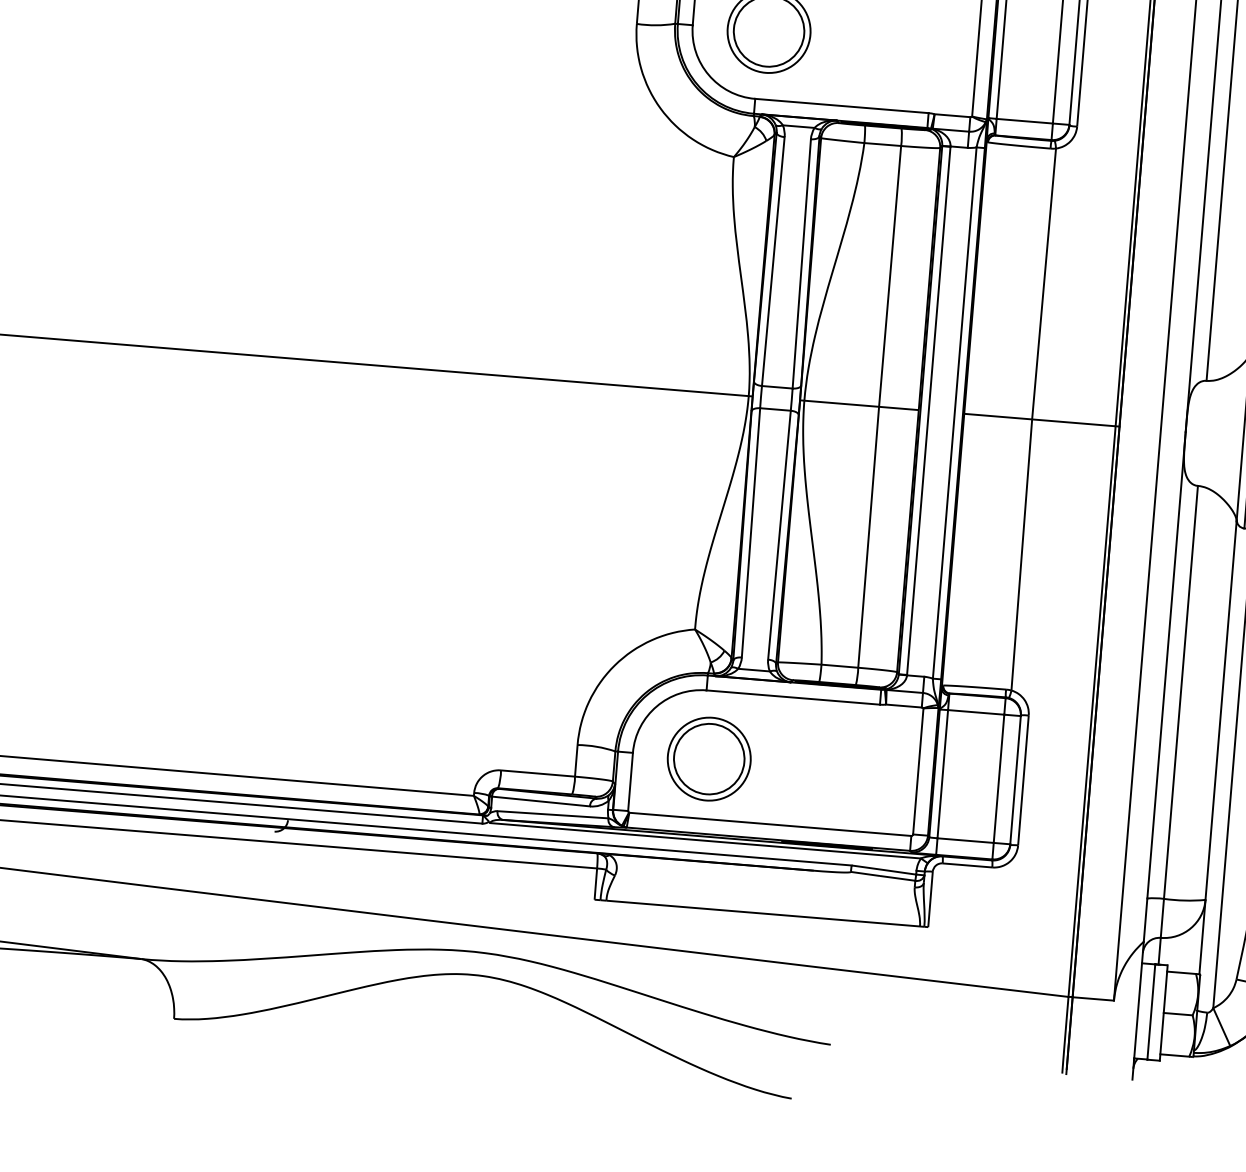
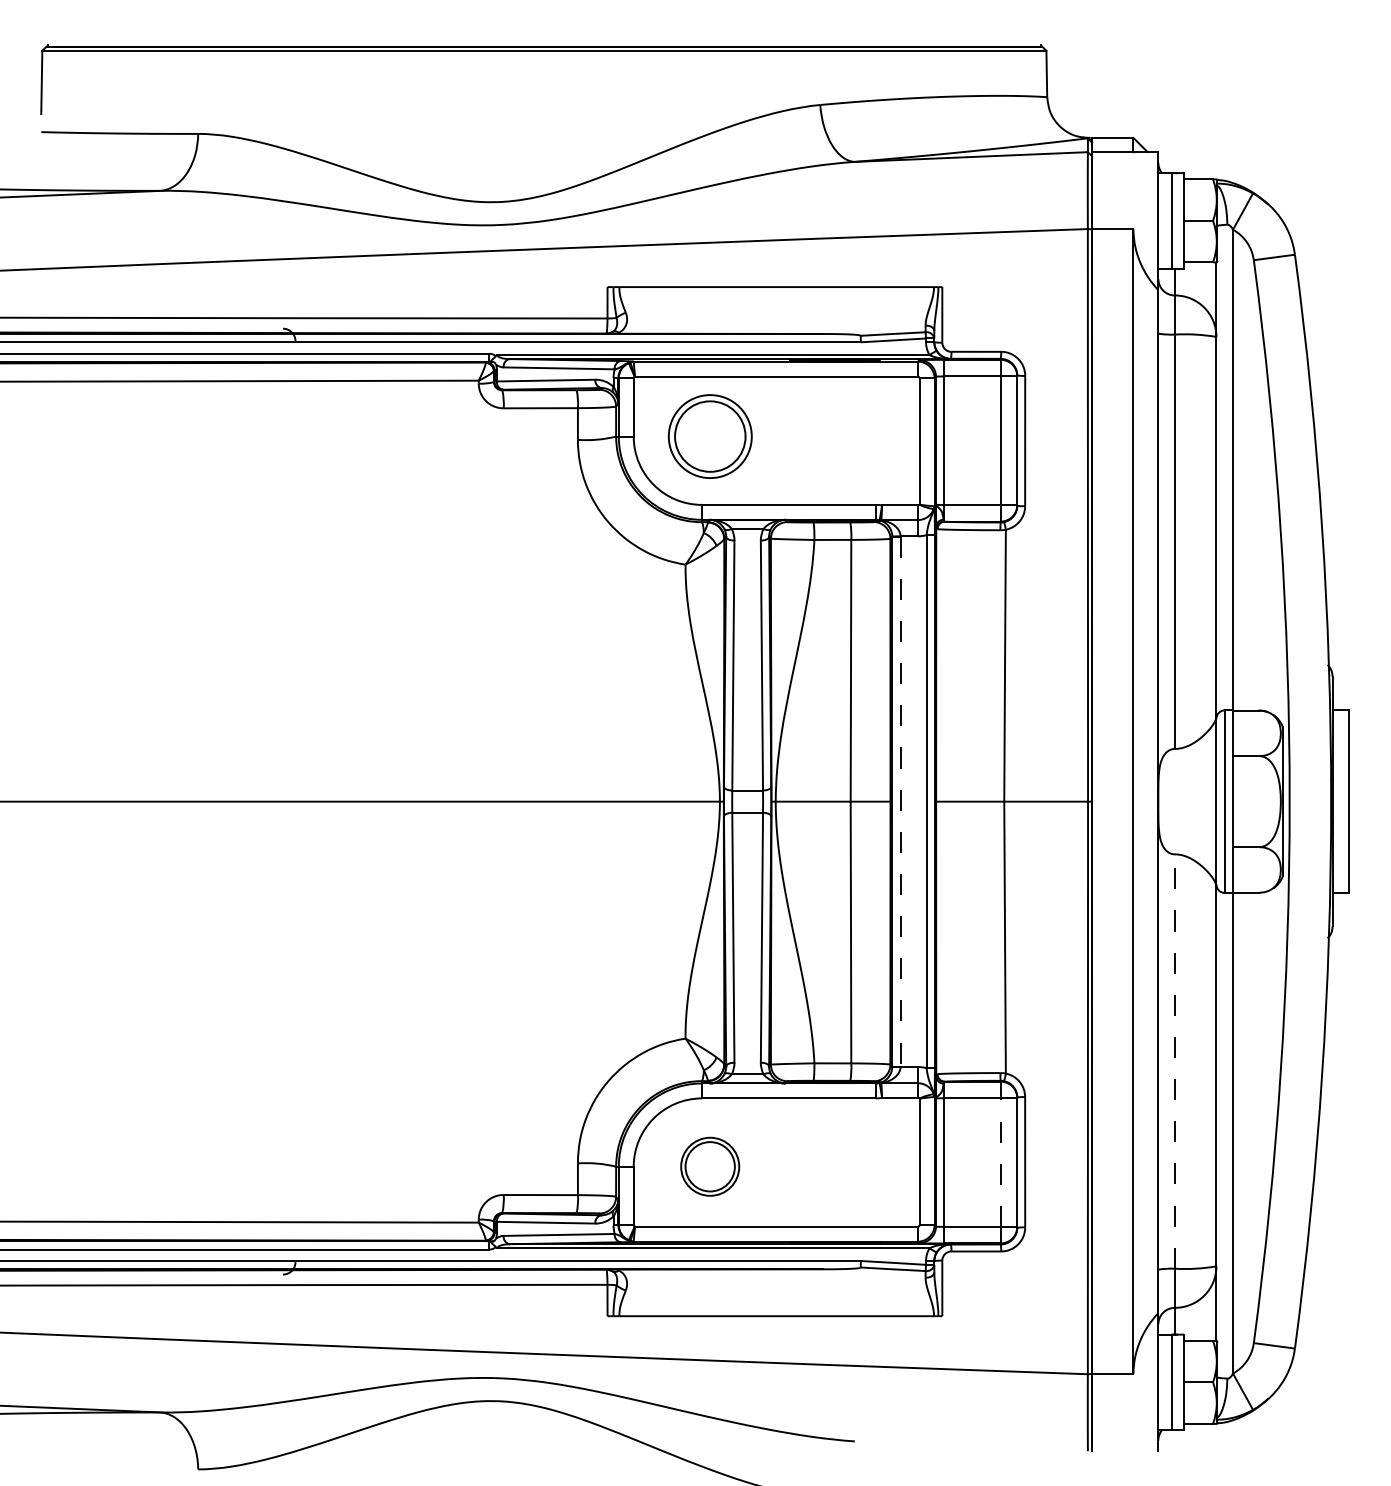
line: (928, 410) -> (900, 801), solid -> dashed
line: (1180, 692) -> (1174, 1061), solid -> dashed
part: (708, 758) -> (709, 1166), size x0.7
line: (998, 778) -> (1000, 1162), solid -> dashed

